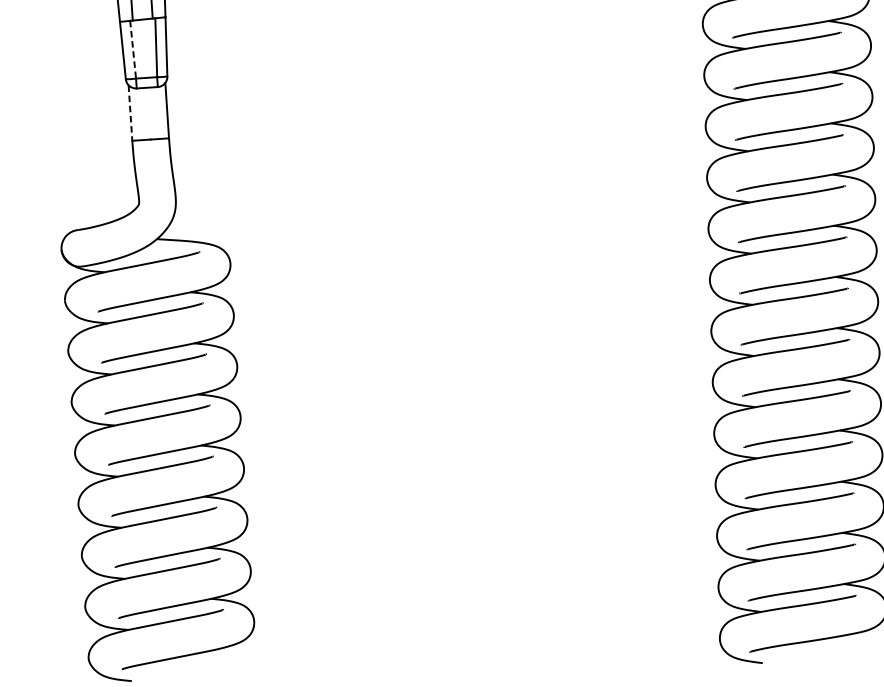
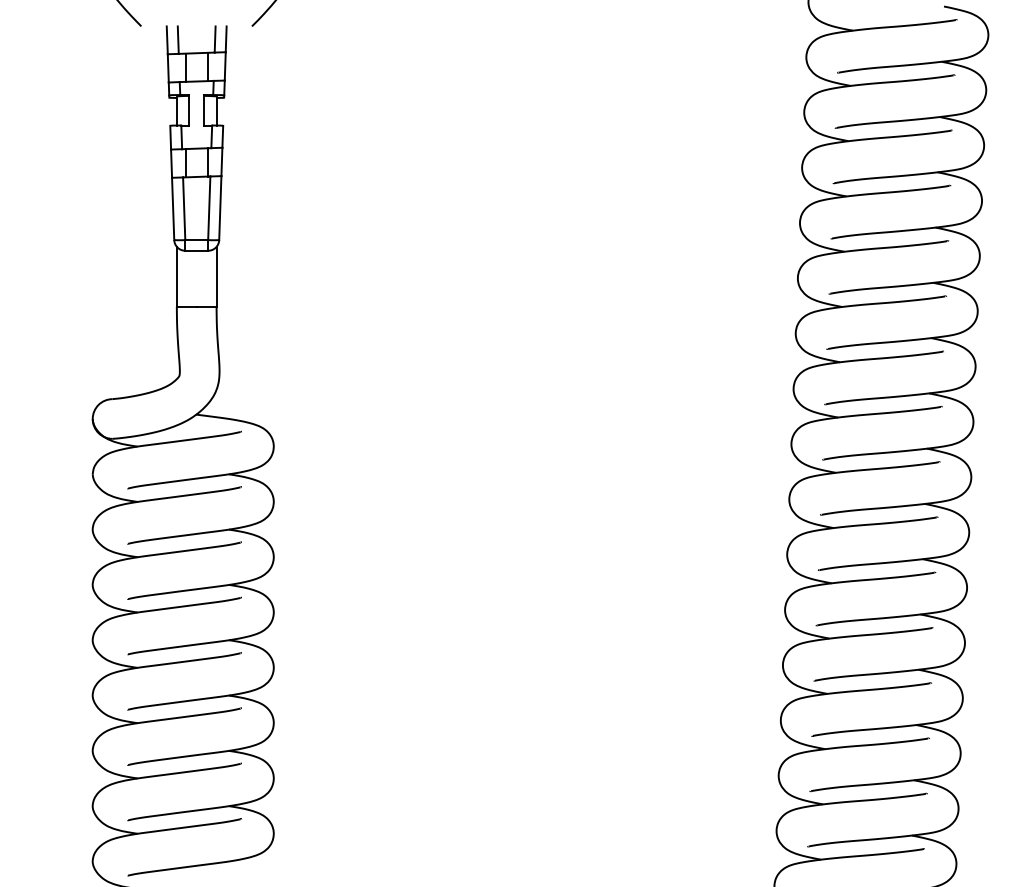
line: (133, 50) -> (184, 209), dashed -> solid
line: (130, 112) -> (176, 276), dashed -> solid

